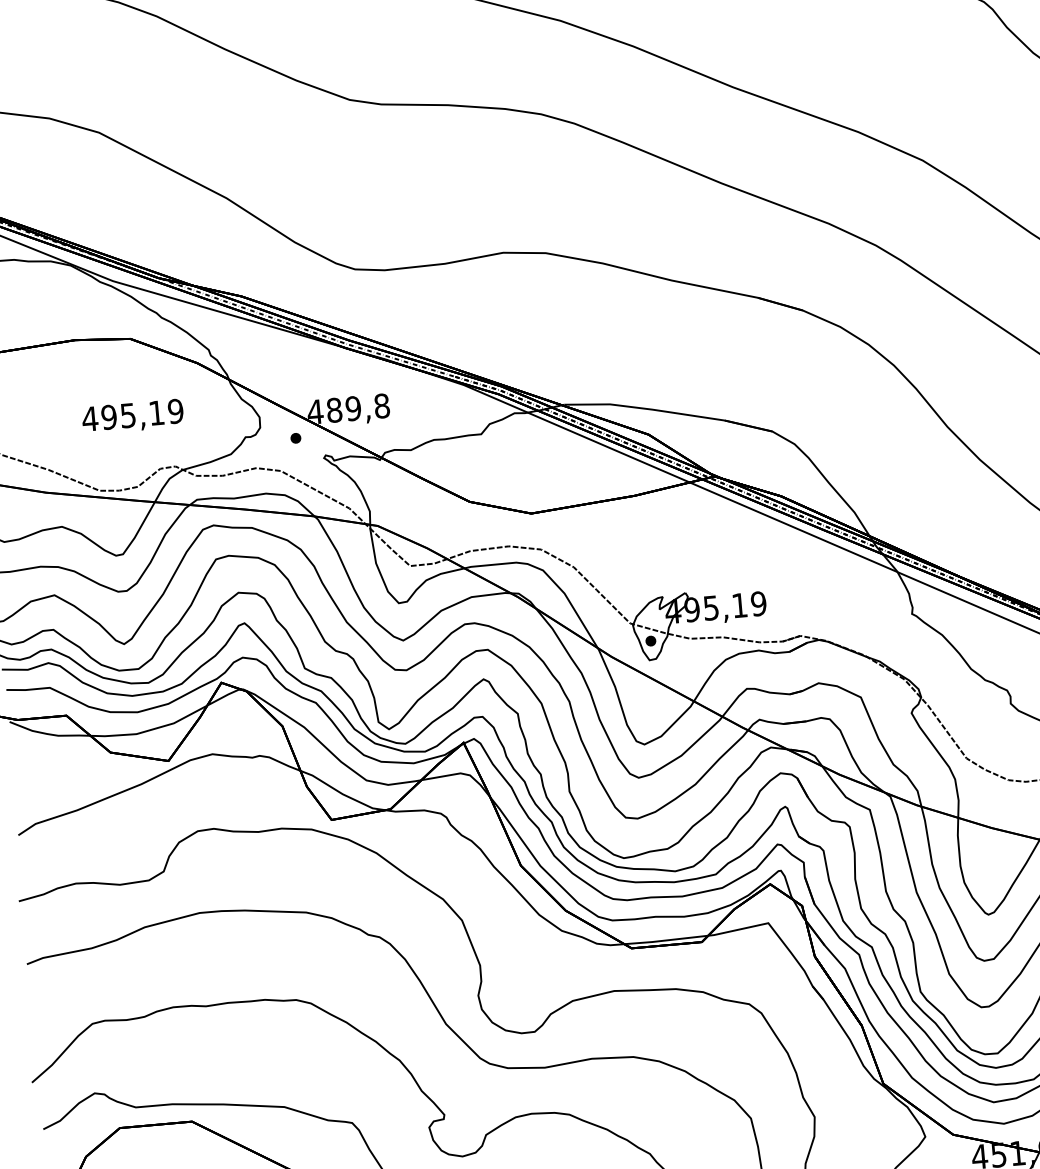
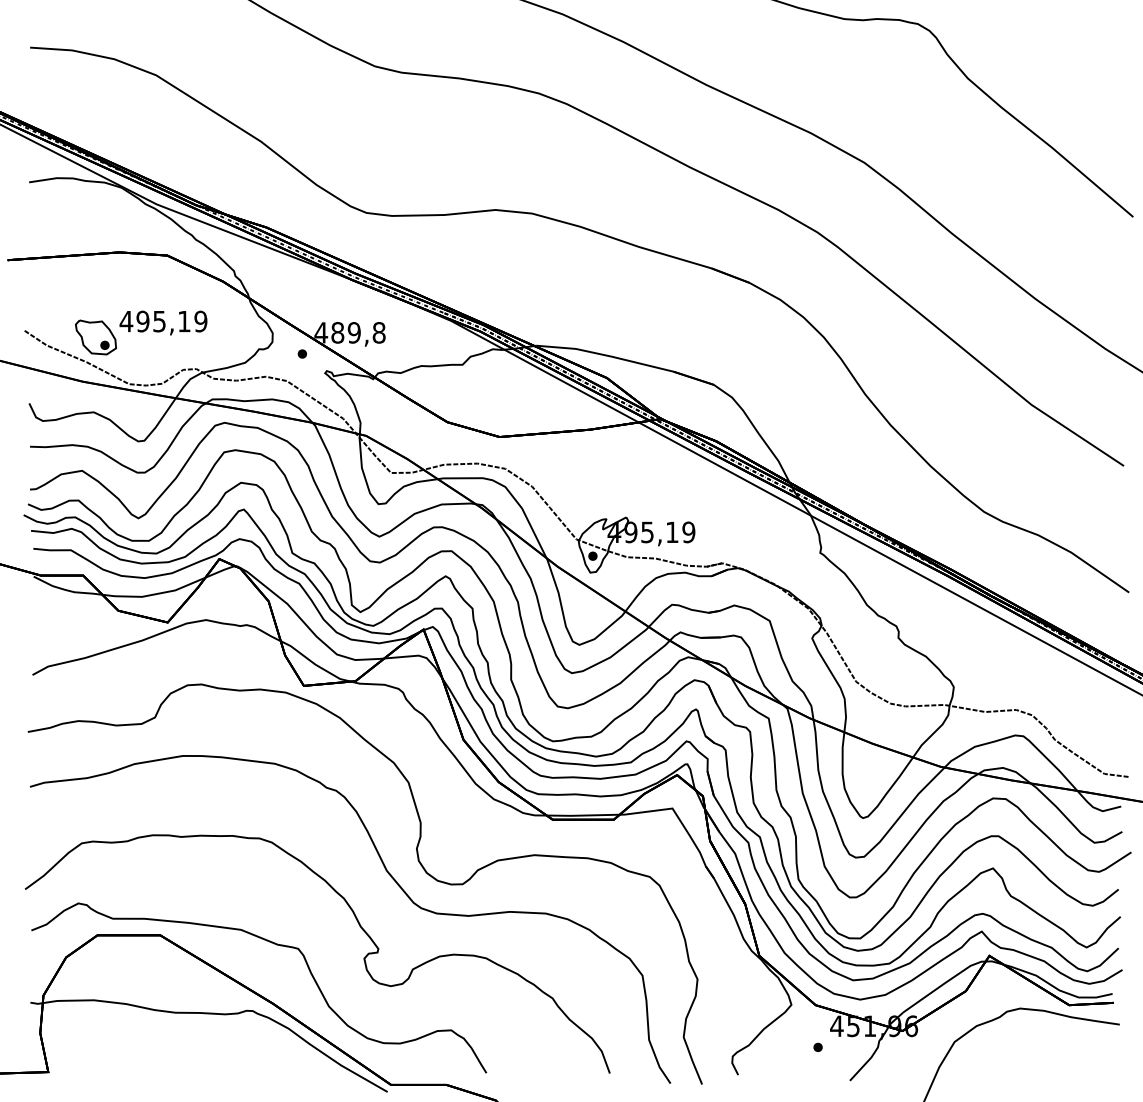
part: (56, 440) -> (95, 337), added

